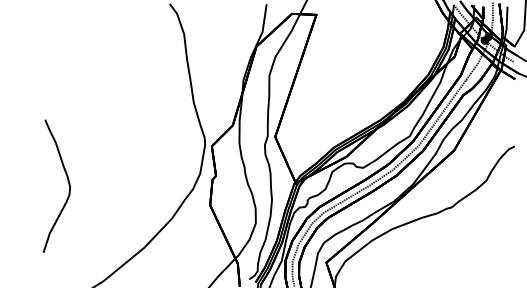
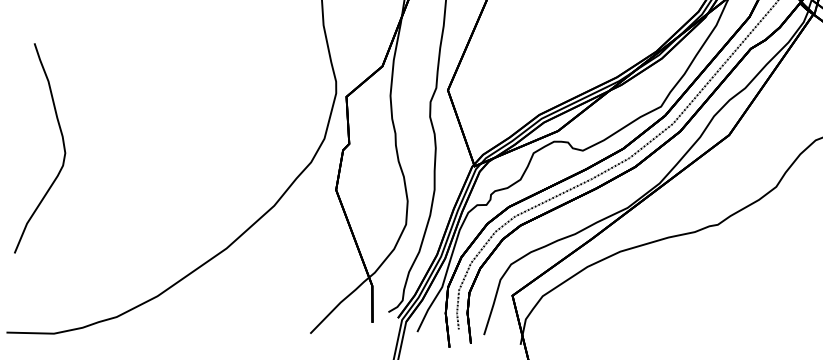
curve: (67, 181) -> (61, 143), moved

